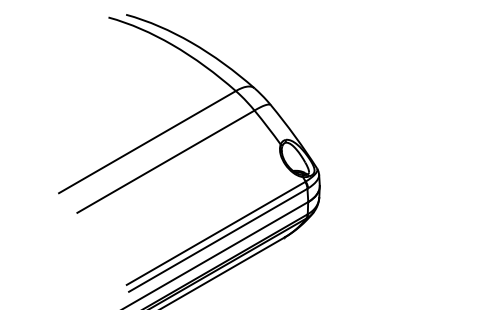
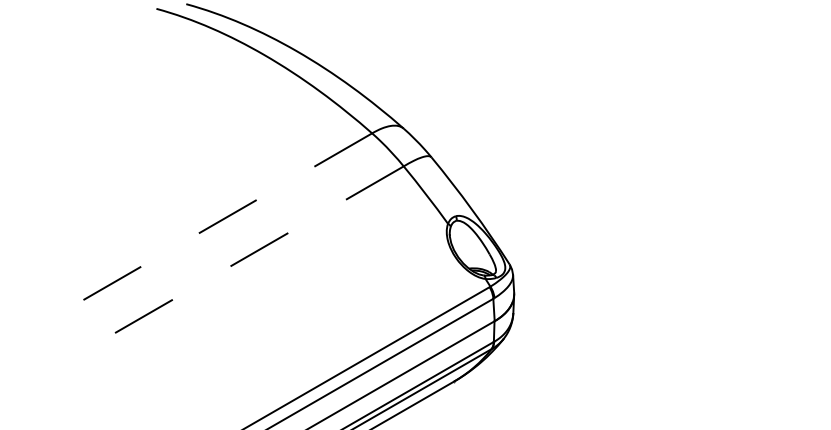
line: (147, 142) -> (222, 220), solid -> dashed
line: (165, 161) -> (252, 252), solid -> dashed

